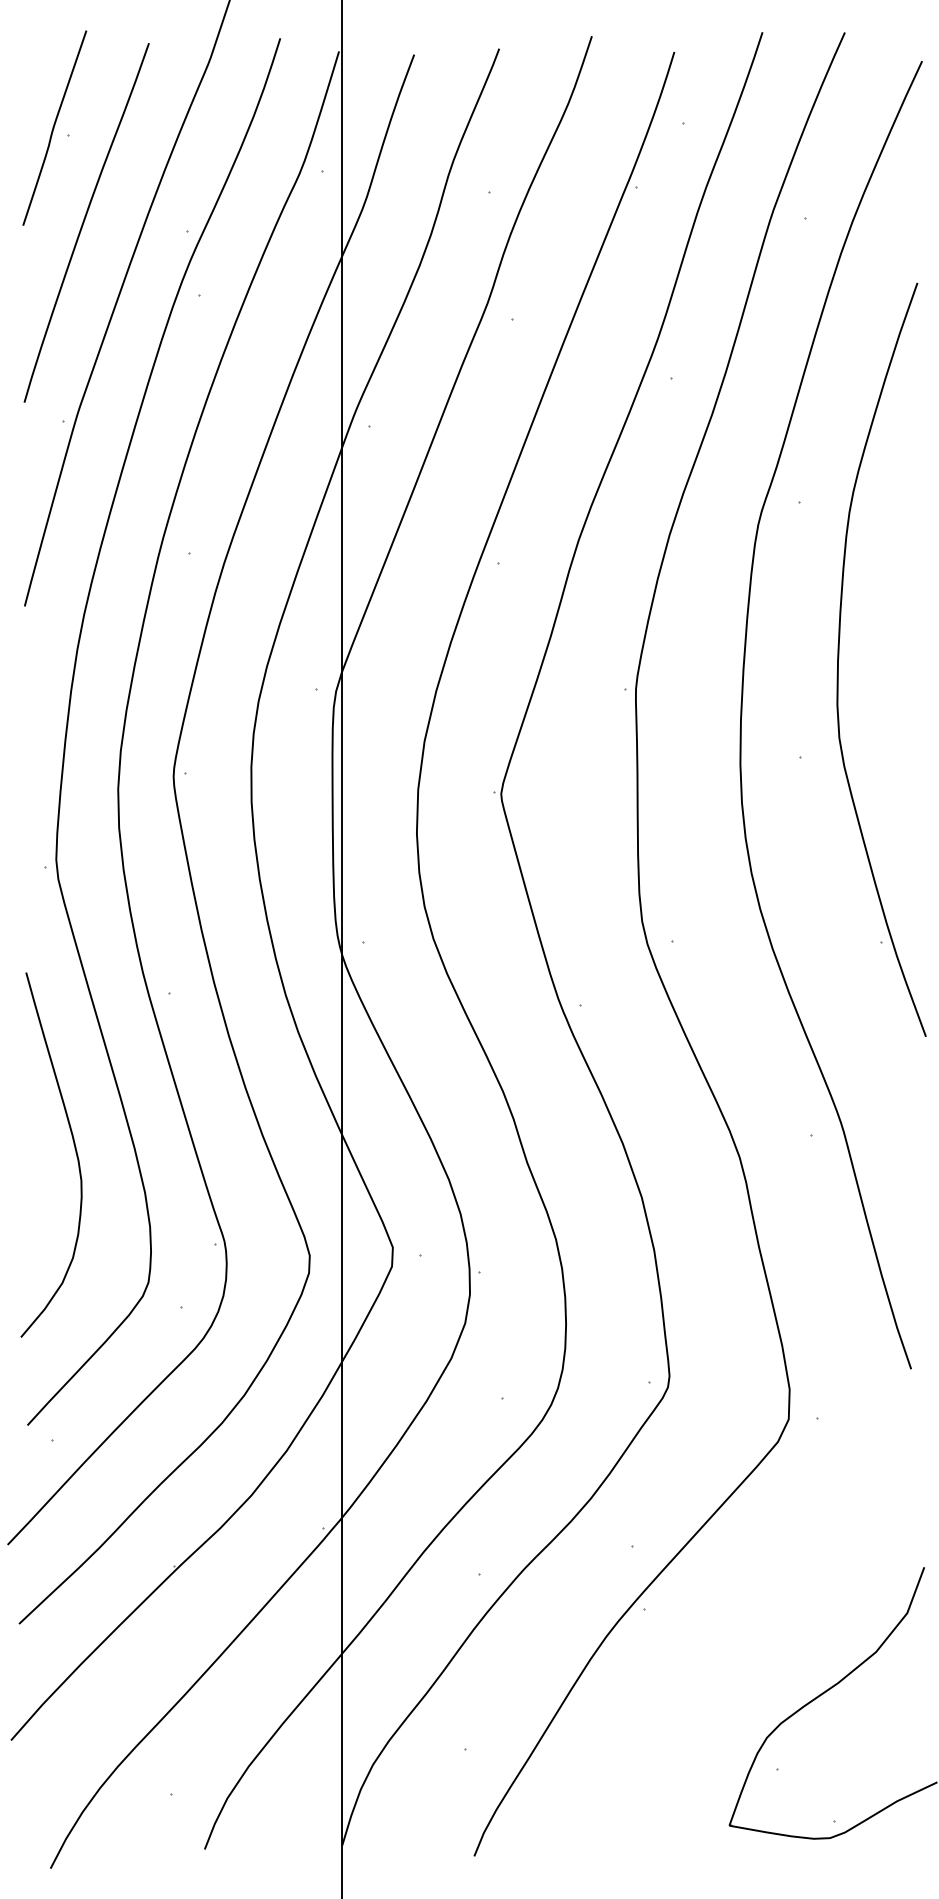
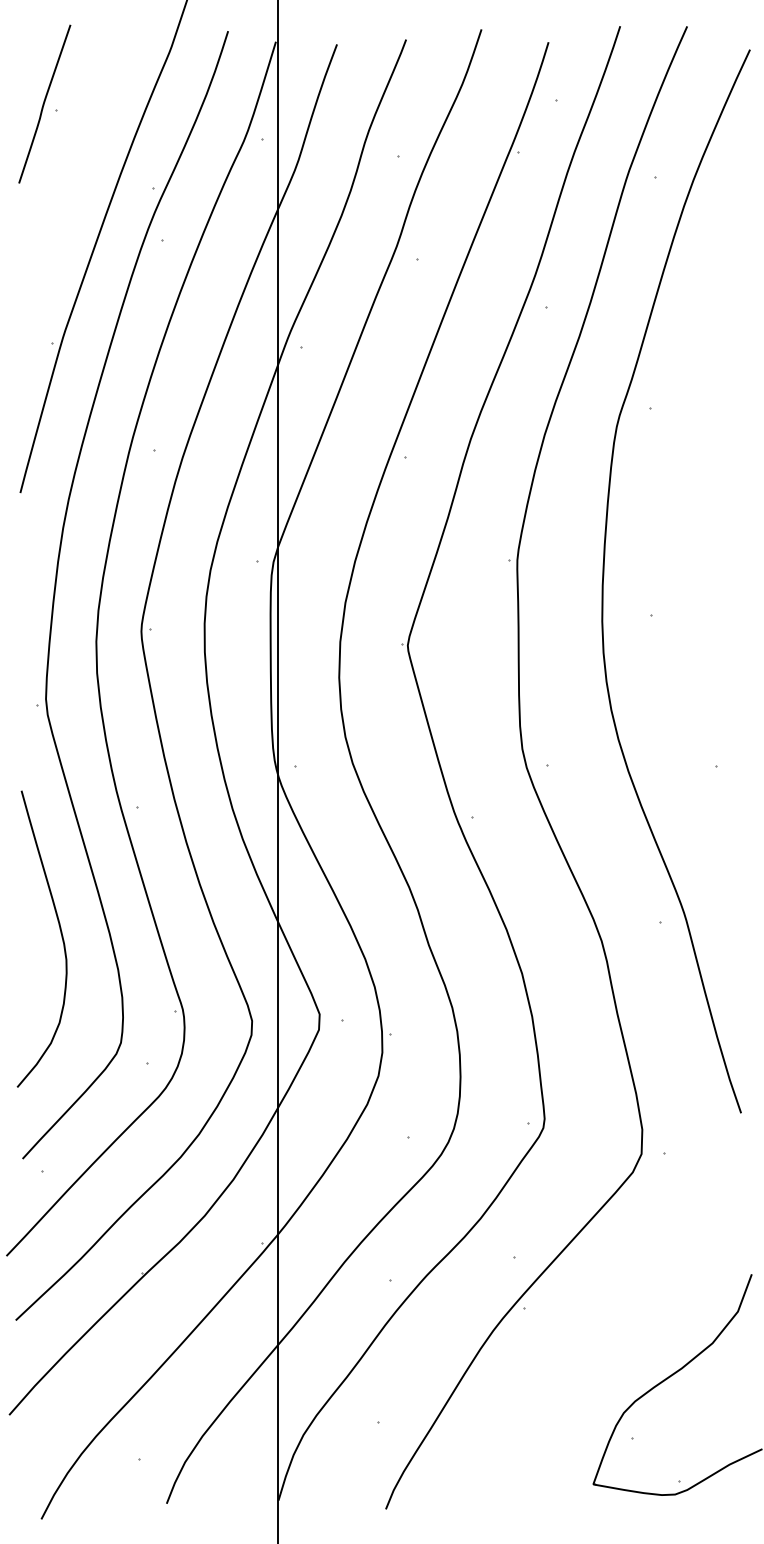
curve: (84, 222) -> (68, 180), removed
curve: (839, 657) -> (682, 534), removed

